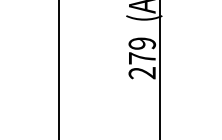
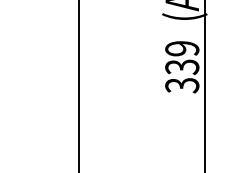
text: (142, 65) -> (182, 75), 279 -> 339

